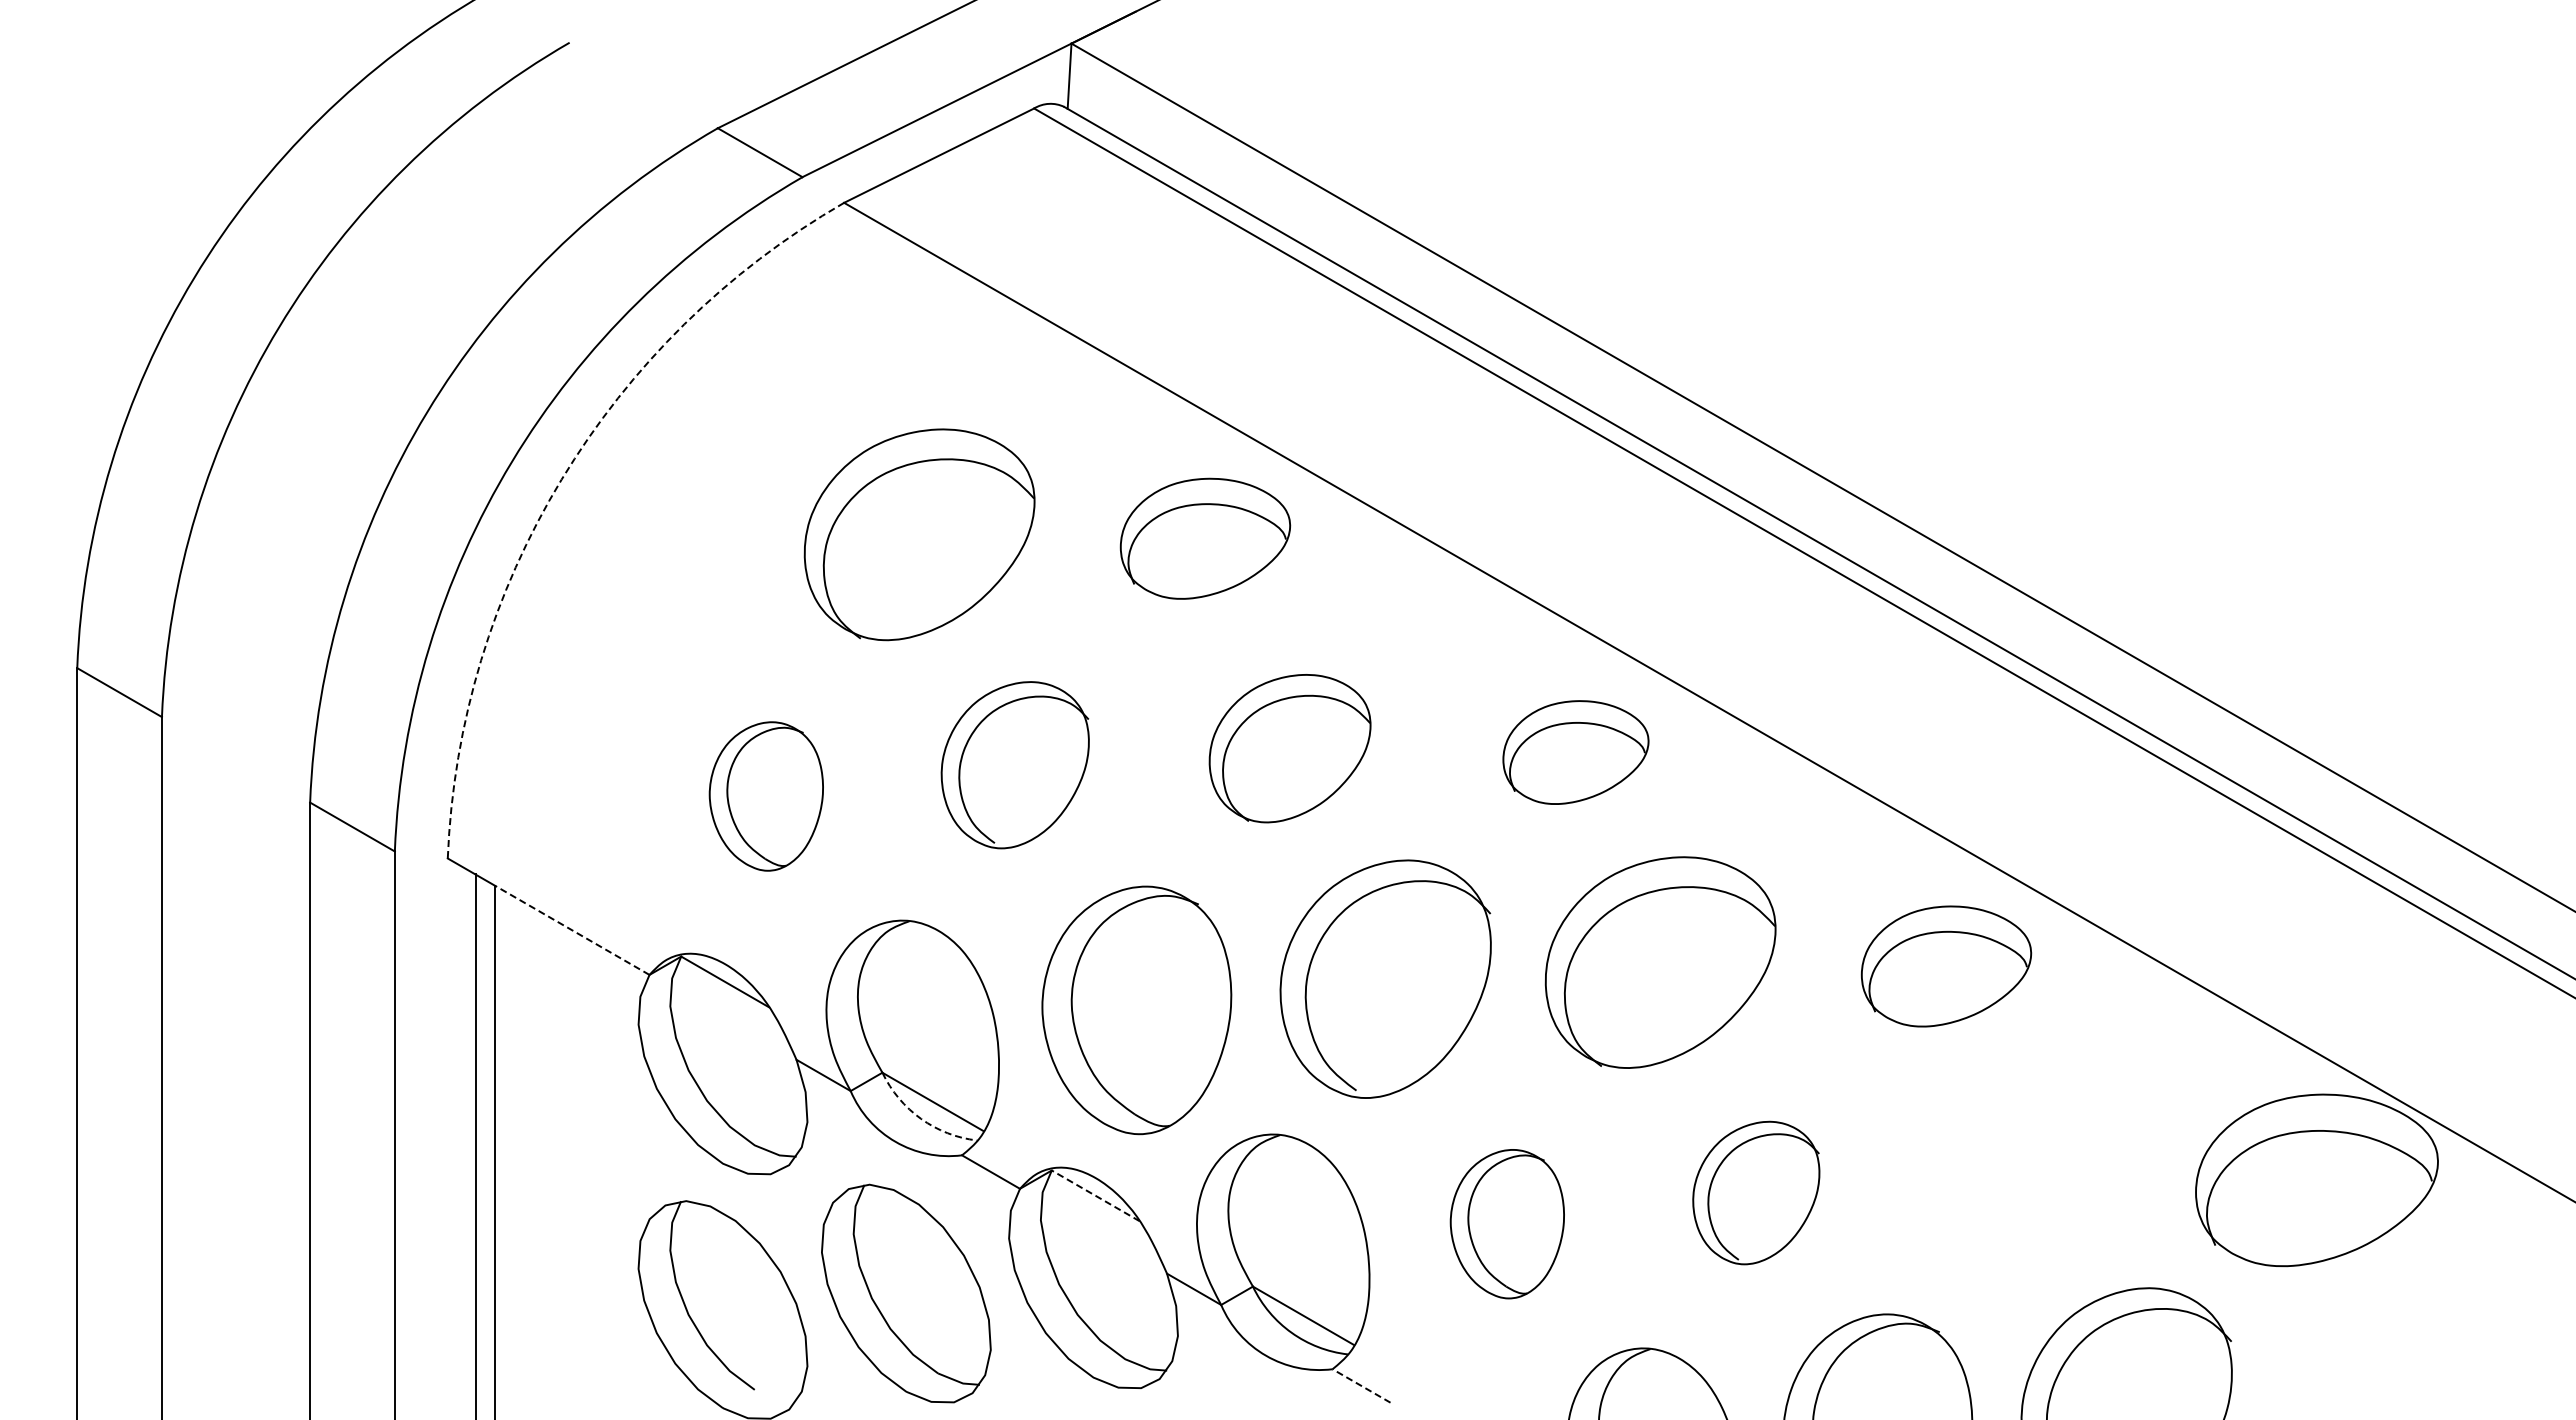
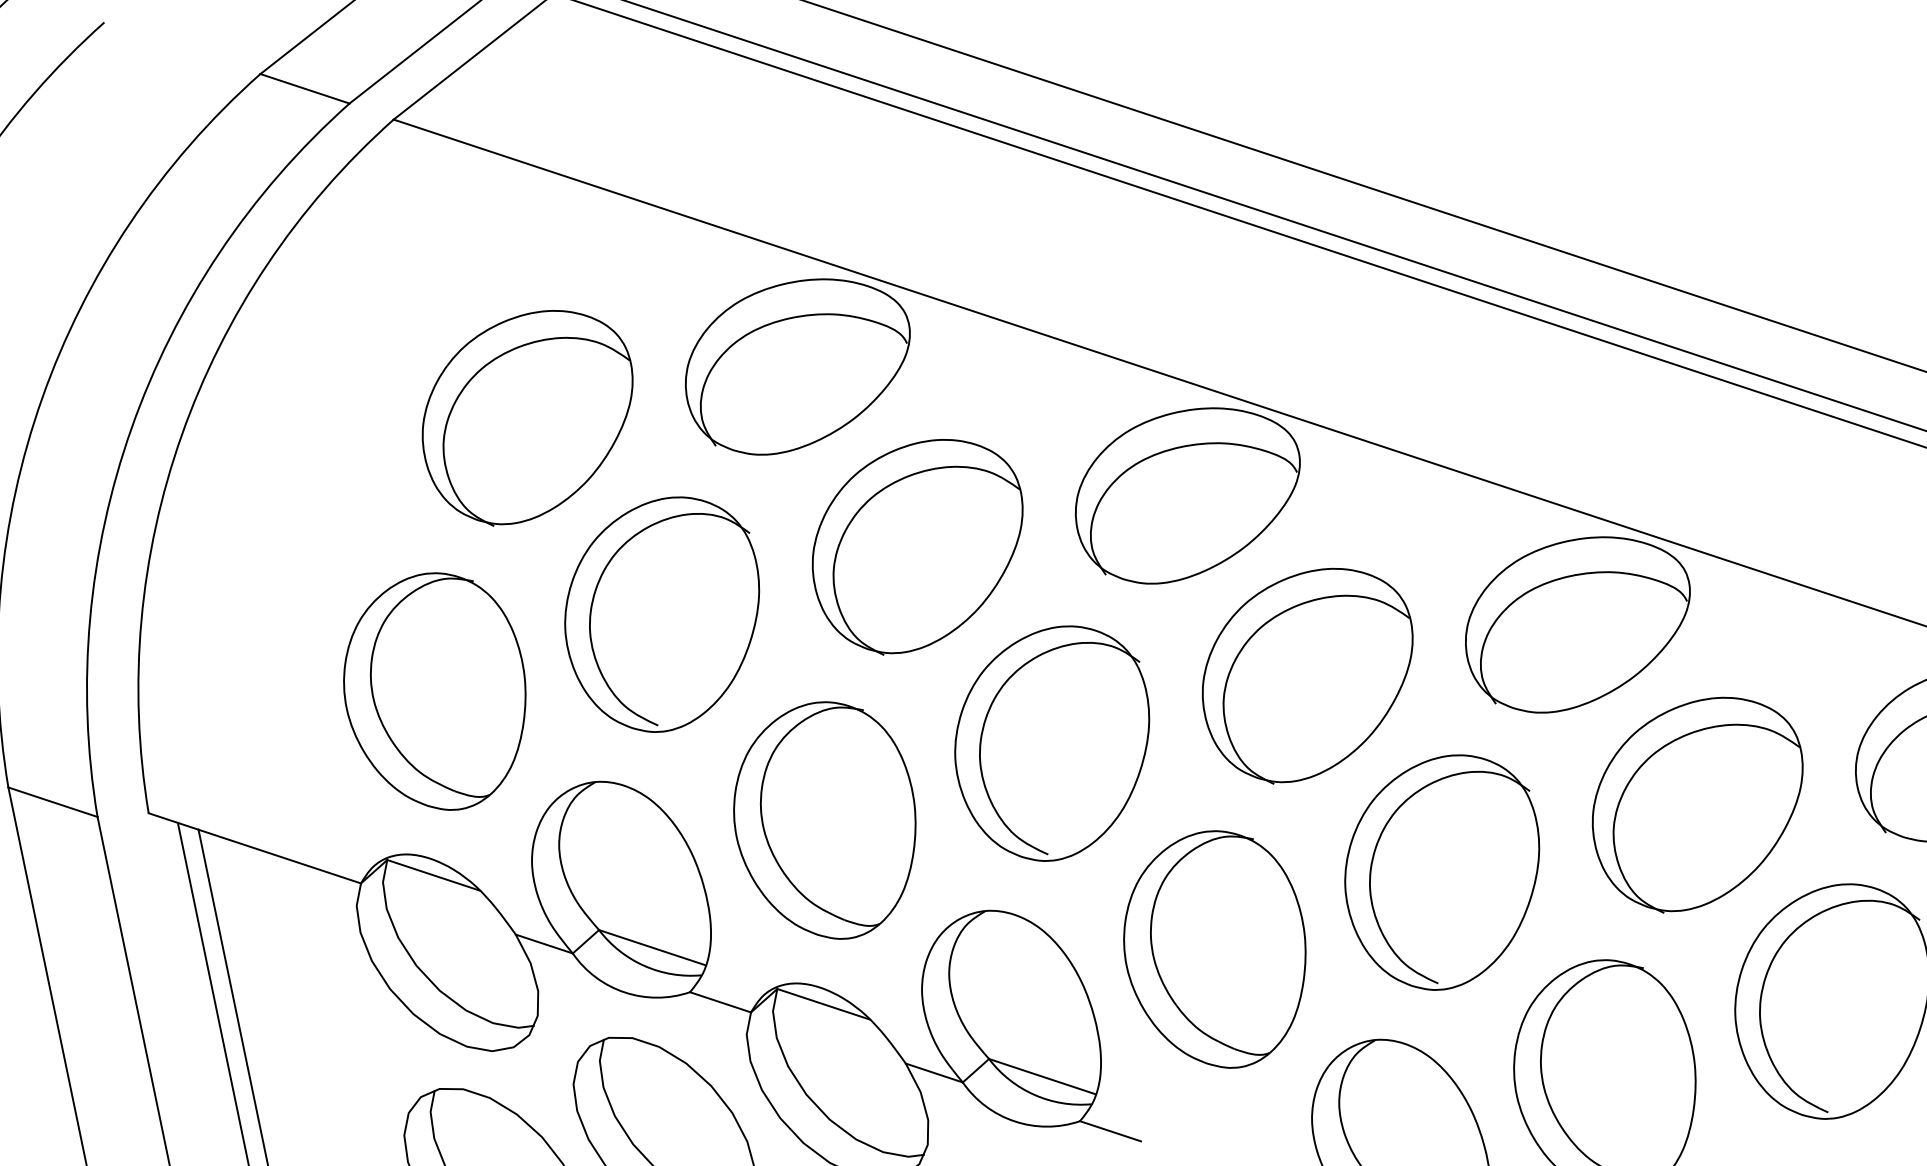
arc: (561, 479) -> (181, 434), dashed -> solid
part: (1205, 538) -> (798, 364), size x1.43
part: (1289, 748) -> (918, 545), size x1.43
part: (1575, 752) -> (1188, 494), size x1.67
part: (1015, 764) -> (664, 614), size x1.43
part: (766, 796) -> (436, 692), size x1.67
line: (571, 930) -> (279, 856), dashed -> solid
part: (1946, 966) -> (1578, 622), size x1.43
arc: (921, 1118) -> (644, 965), dashed -> solid
part: (2030, 1176) -> (1698, 804), added
part: (1756, 1192) -> (1444, 872), size x1.67
line: (1095, 1195) -> (823, 1003), dashed -> solid
part: (1507, 1223) -> (1216, 950), size x1.67
line: (1361, 1385) -> (1110, 1130), dashed -> solid

